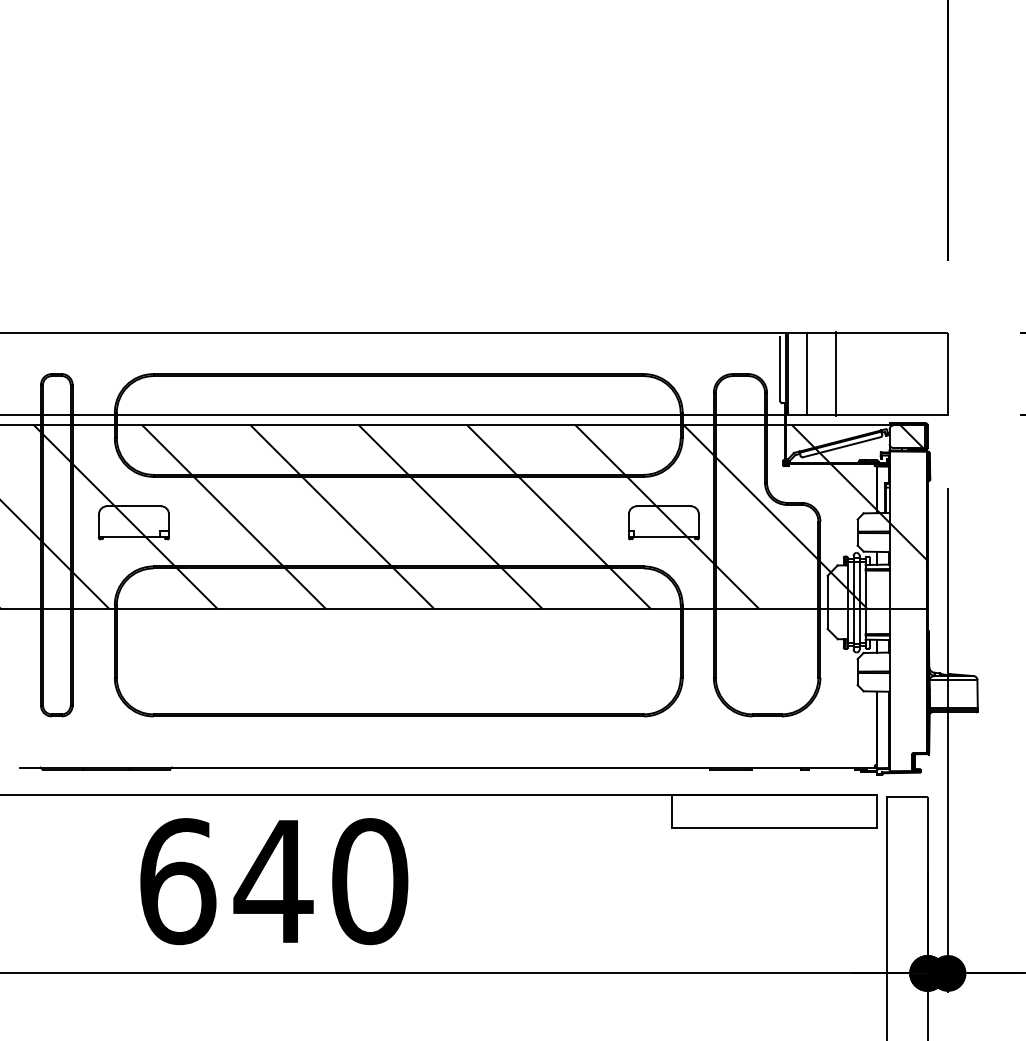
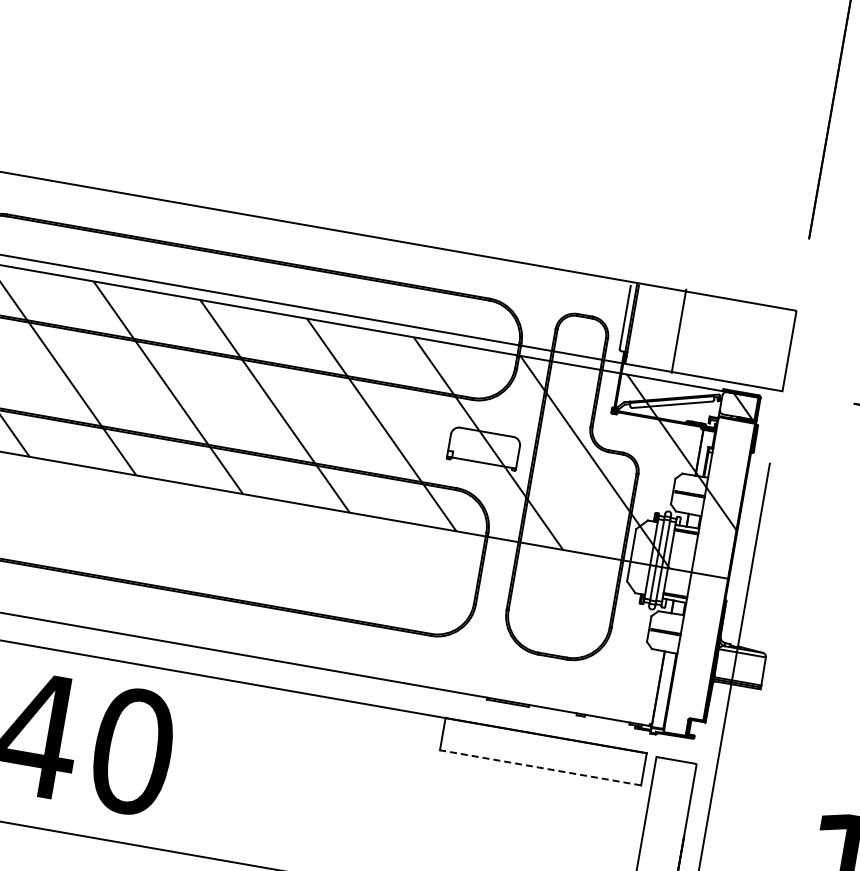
line: (807, 374) -> (651, 327), removed
line: (773, 827) -> (539, 767), solid -> dashed

